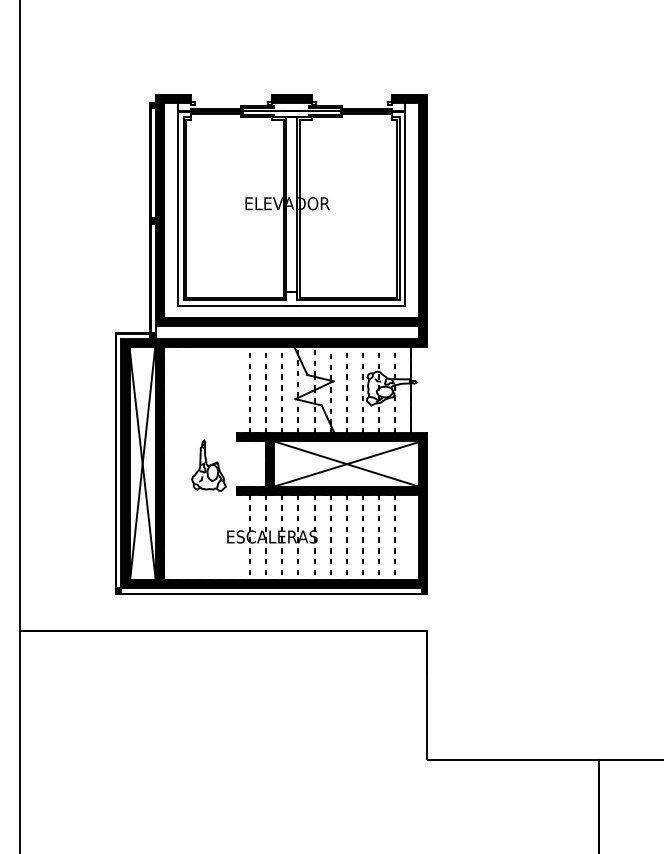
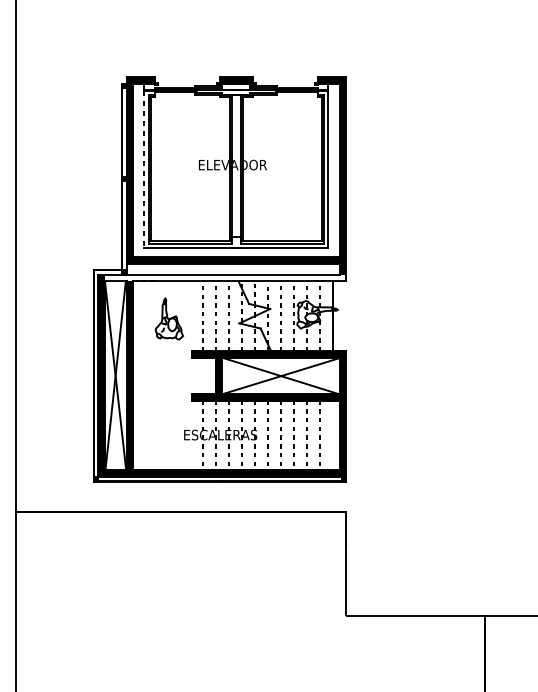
line: (178, 209) -> (144, 169), solid -> dashed
fill: (278, 343) -> (225, 278), removed
part: (208, 465) -> (168, 318), moved

